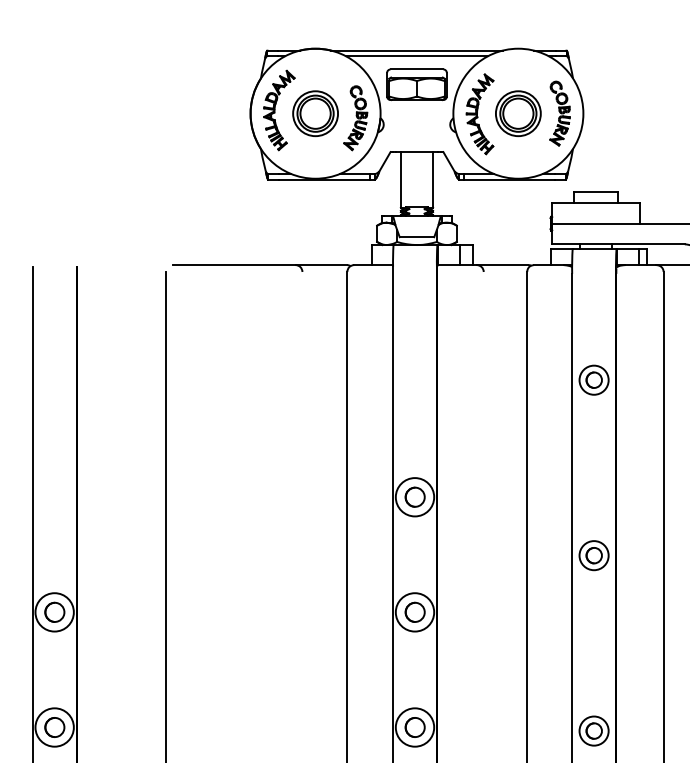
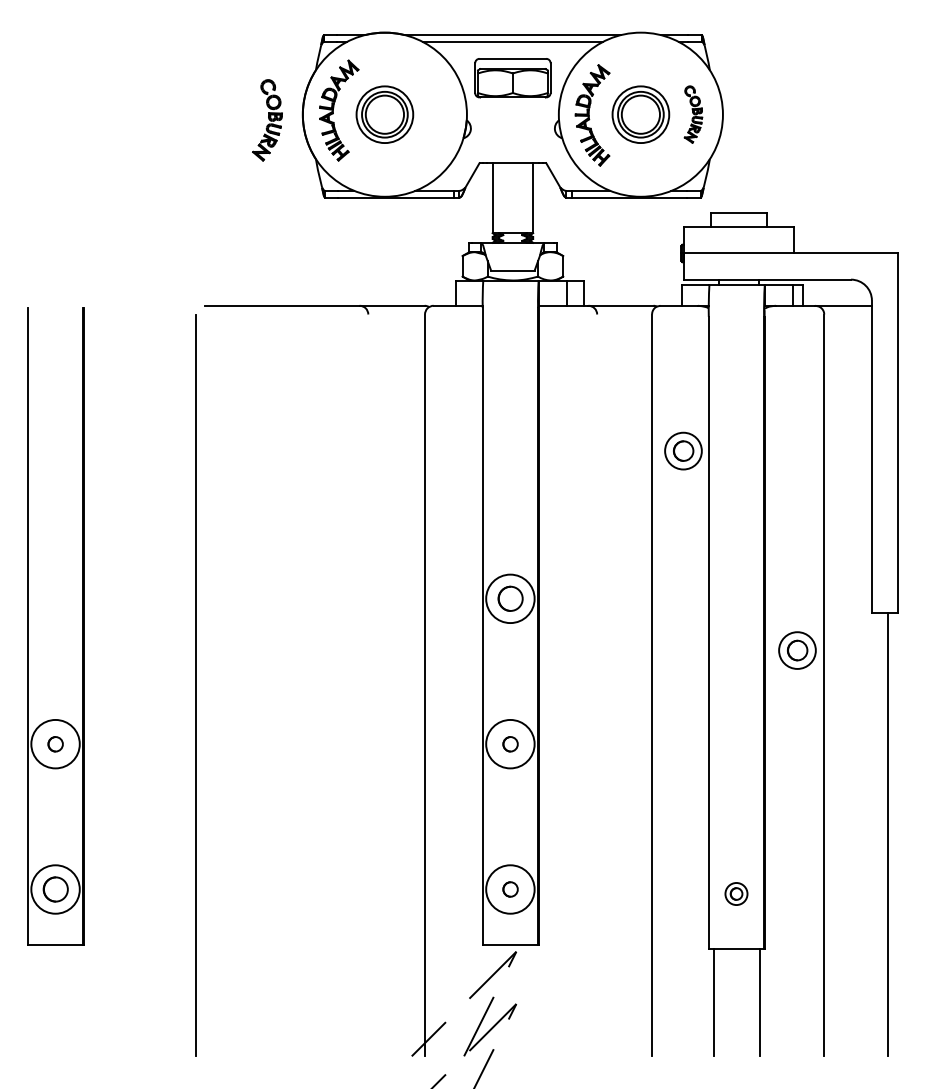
part: (560, 113) -> (693, 114), size x0.7
part: (355, 118) -> (267, 120), moved
part: (594, 379) -> (683, 450), moved
part: (594, 555) -> (797, 650), moved
circle: (54, 612) -> (55, 744), size x0.6
circle: (415, 612) -> (510, 744), size x0.6
circle: (415, 727) -> (510, 889), size x0.6
part: (594, 730) -> (736, 893), size x0.6

